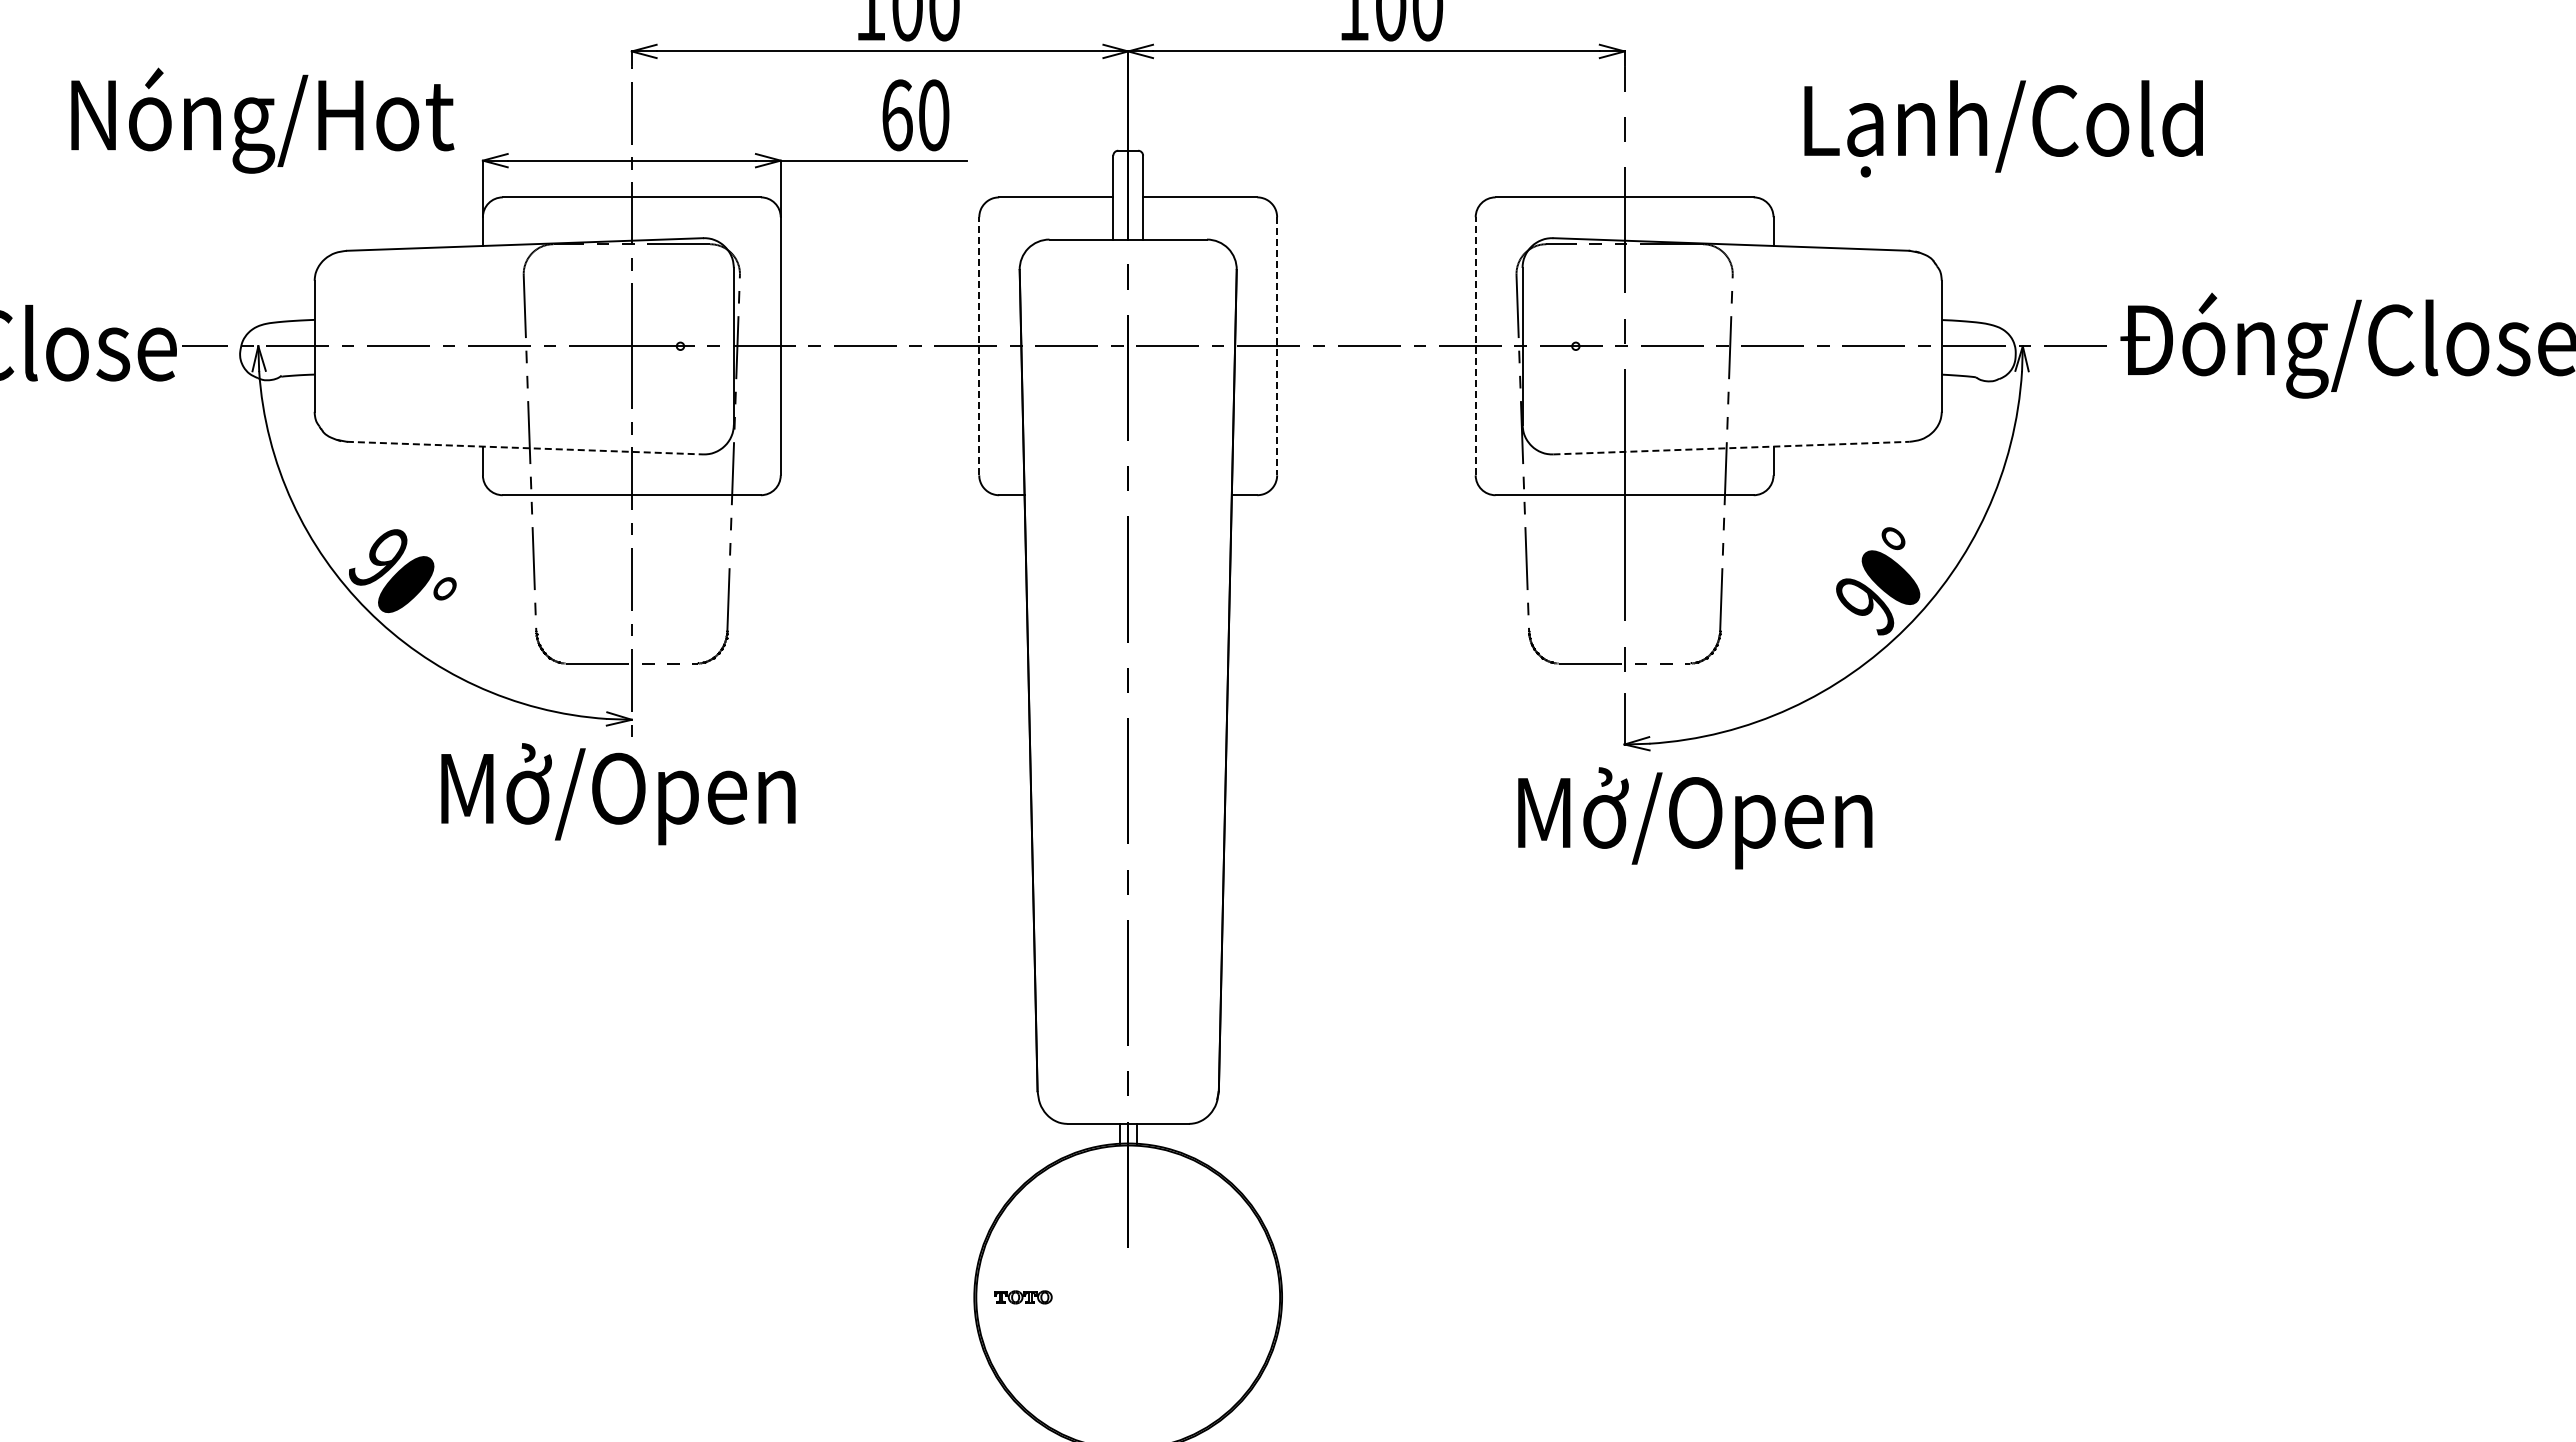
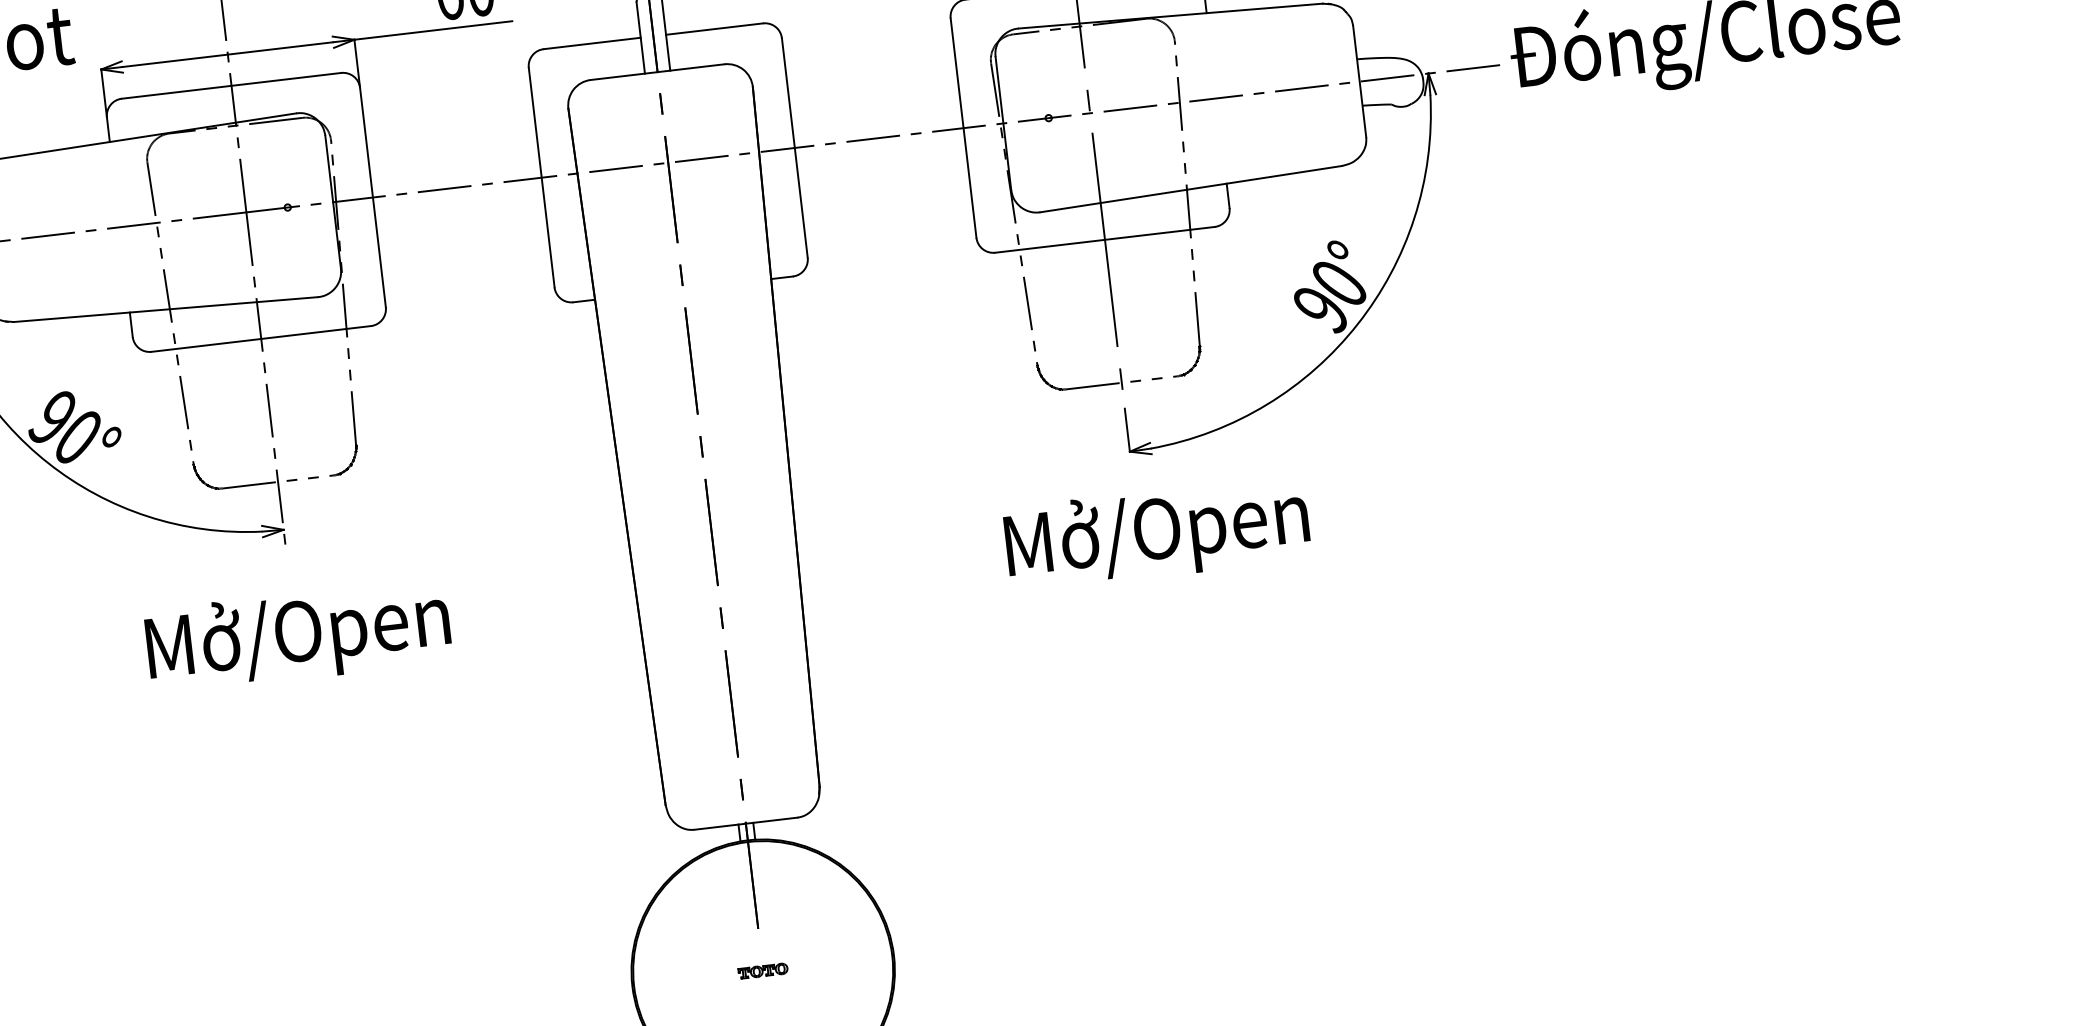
line: (979, 345) -> (541, 177), dashed -> solid
line: (1475, 345) -> (963, 127), dashed -> solid
line: (1277, 346) -> (795, 148), dashed -> solid
line: (525, 448) -> (166, 309), dashed -> solid
line: (1732, 448) -> (1192, 189), dashed -> solid
text: (618, 794) -> (298, 636), moved
text: (1695, 818) -> (1157, 533), moved
part: (1023, 1297) -> (763, 971), moved

